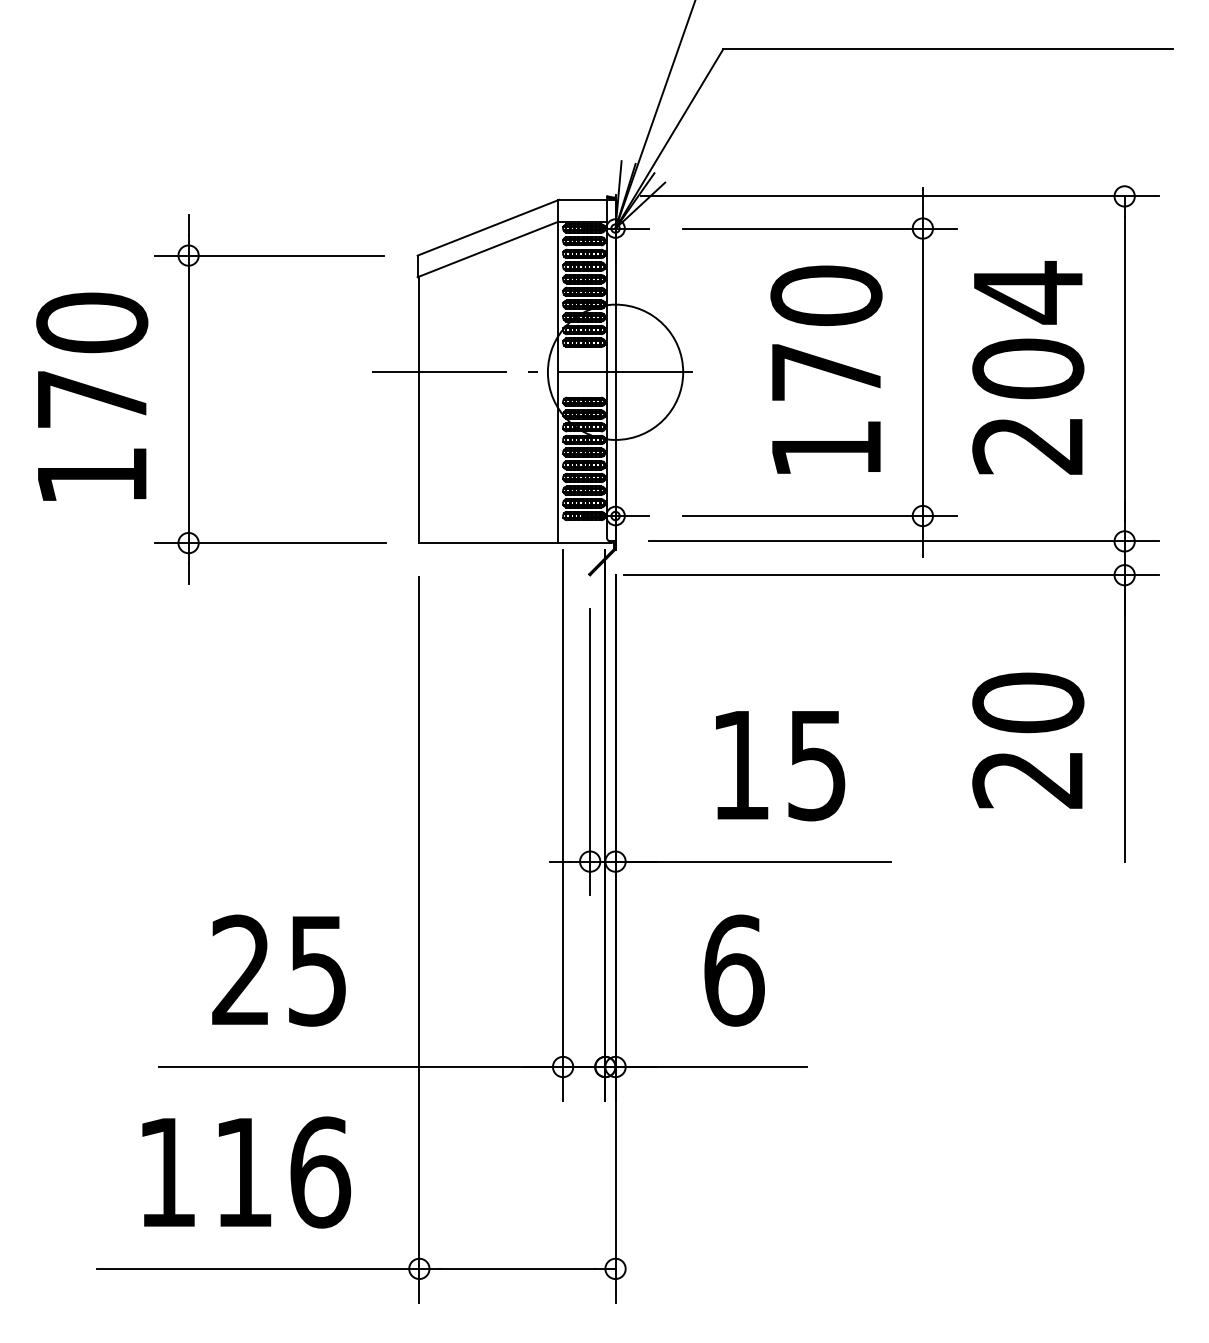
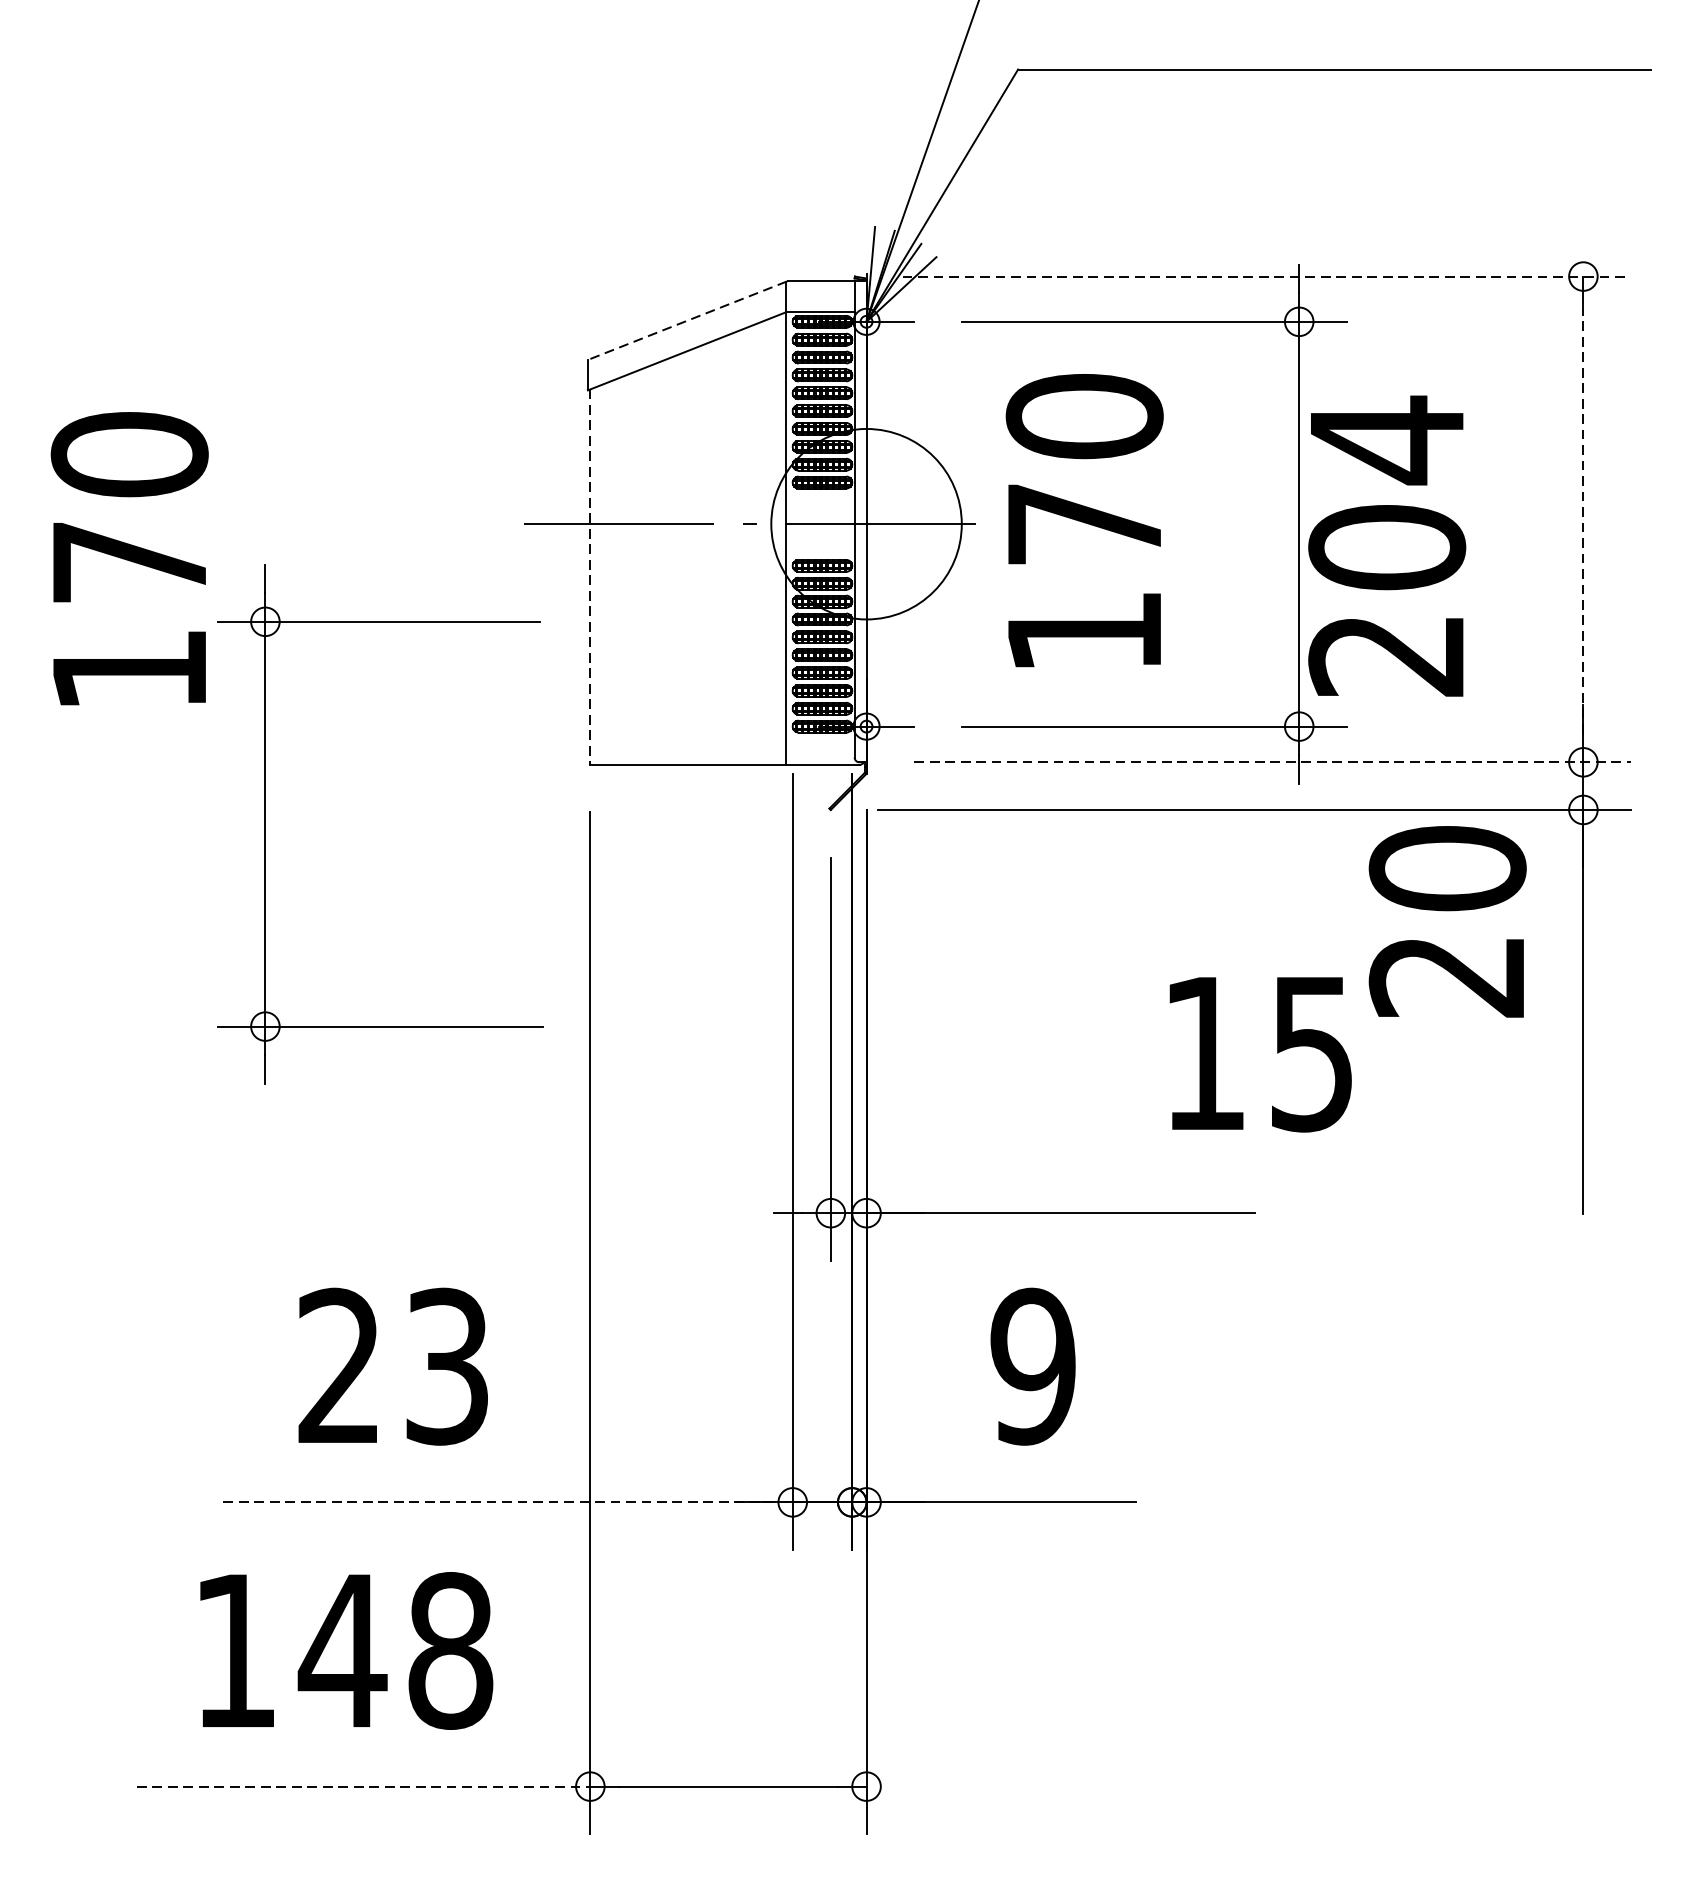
line: (899, 196) -> (1266, 276), solid -> dashed
line: (488, 227) -> (687, 320), solid -> dashed
text: (1028, 367) -> (1387, 545), moved
line: (1124, 368) -> (1583, 518), solid -> dashed
text: (826, 369) -> (1084, 520), moved
part: (189, 399) -> (266, 824), moved
line: (419, 410) -> (590, 578), solid -> dashed
line: (903, 541) -> (1271, 762), solid -> dashed
text: (1028, 740) -> (1447, 921), moved
text: (780, 766) -> (1260, 1055), moved
text: (317, 970) -> (446, 1366), 25 -> 23
text: (733, 970) -> (1032, 1366), 6 -> 9
line: (361, 1067) -> (508, 1503), solid -> dashed
text: (281, 1172) -> (396, 1650), 116 -> 148
line: (258, 1268) -> (363, 1786), solid -> dashed

